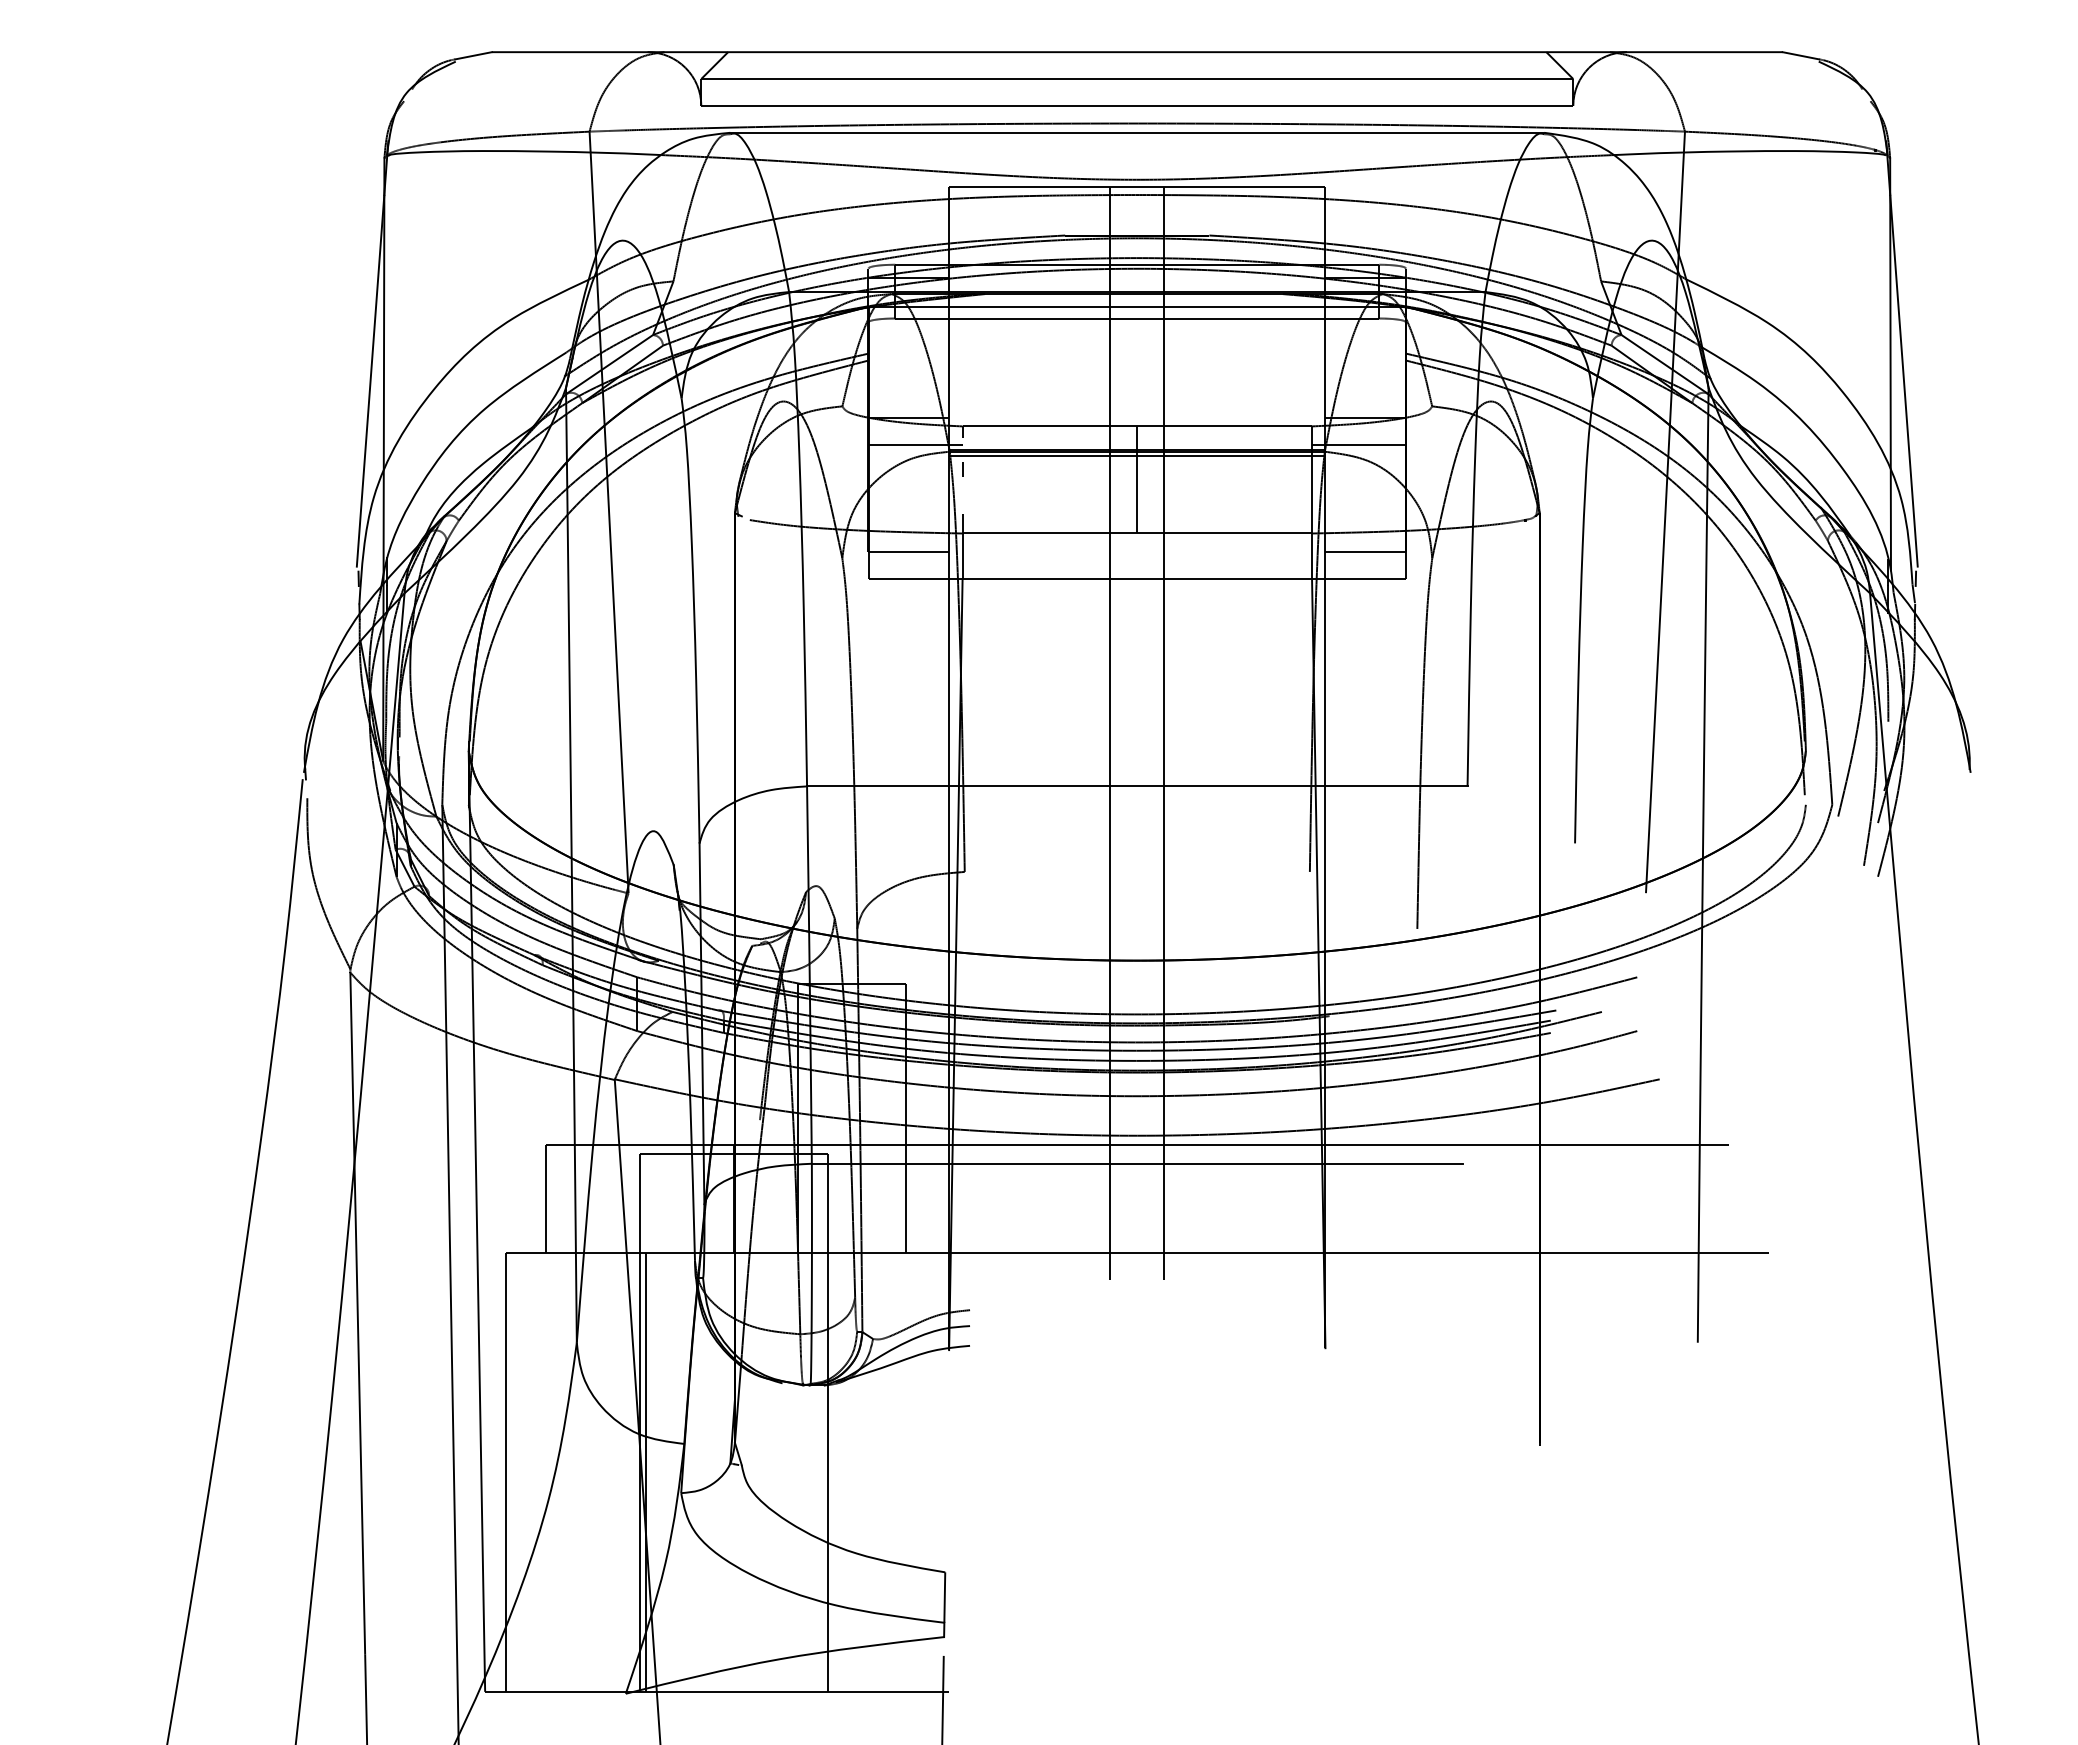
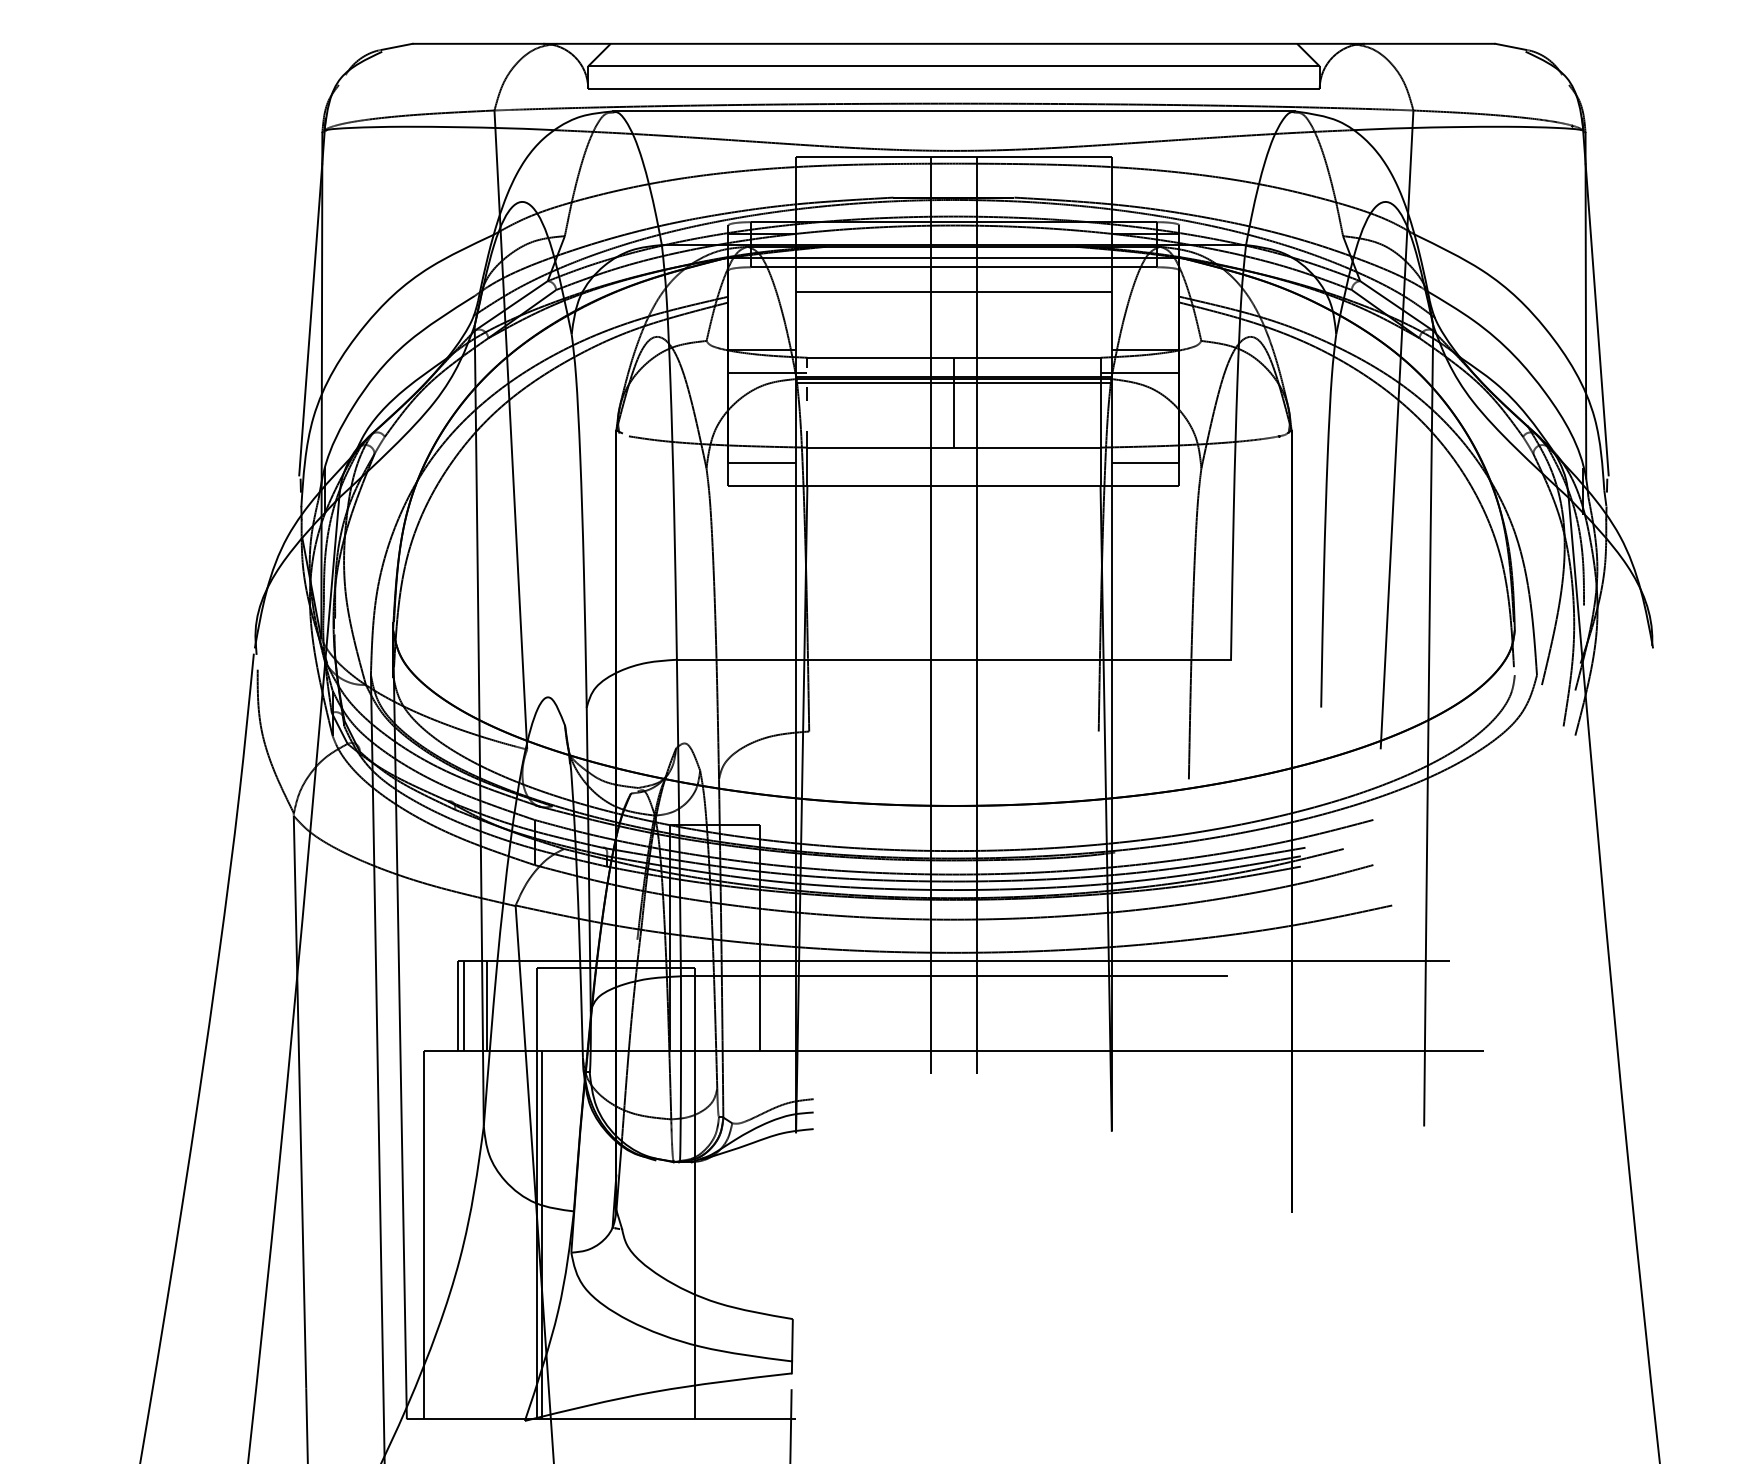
line: (1137, 348) -> (954, 292), added
line: (553, 1198) -> (464, 1005), added
line: (580, 1198) -> (486, 1005), added

